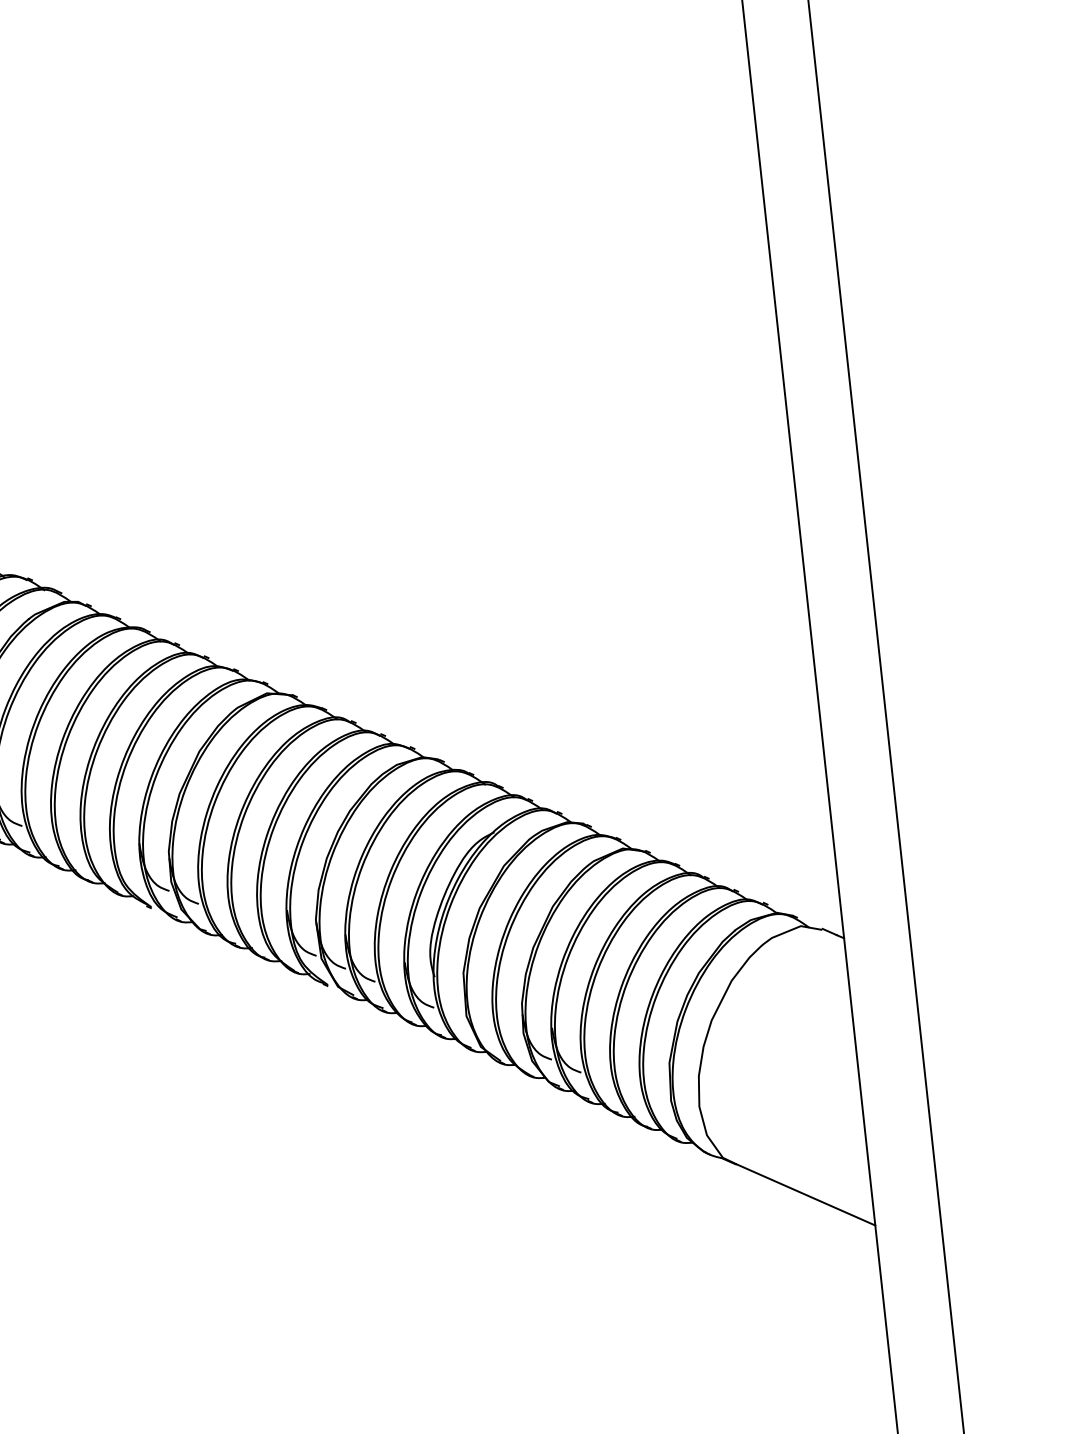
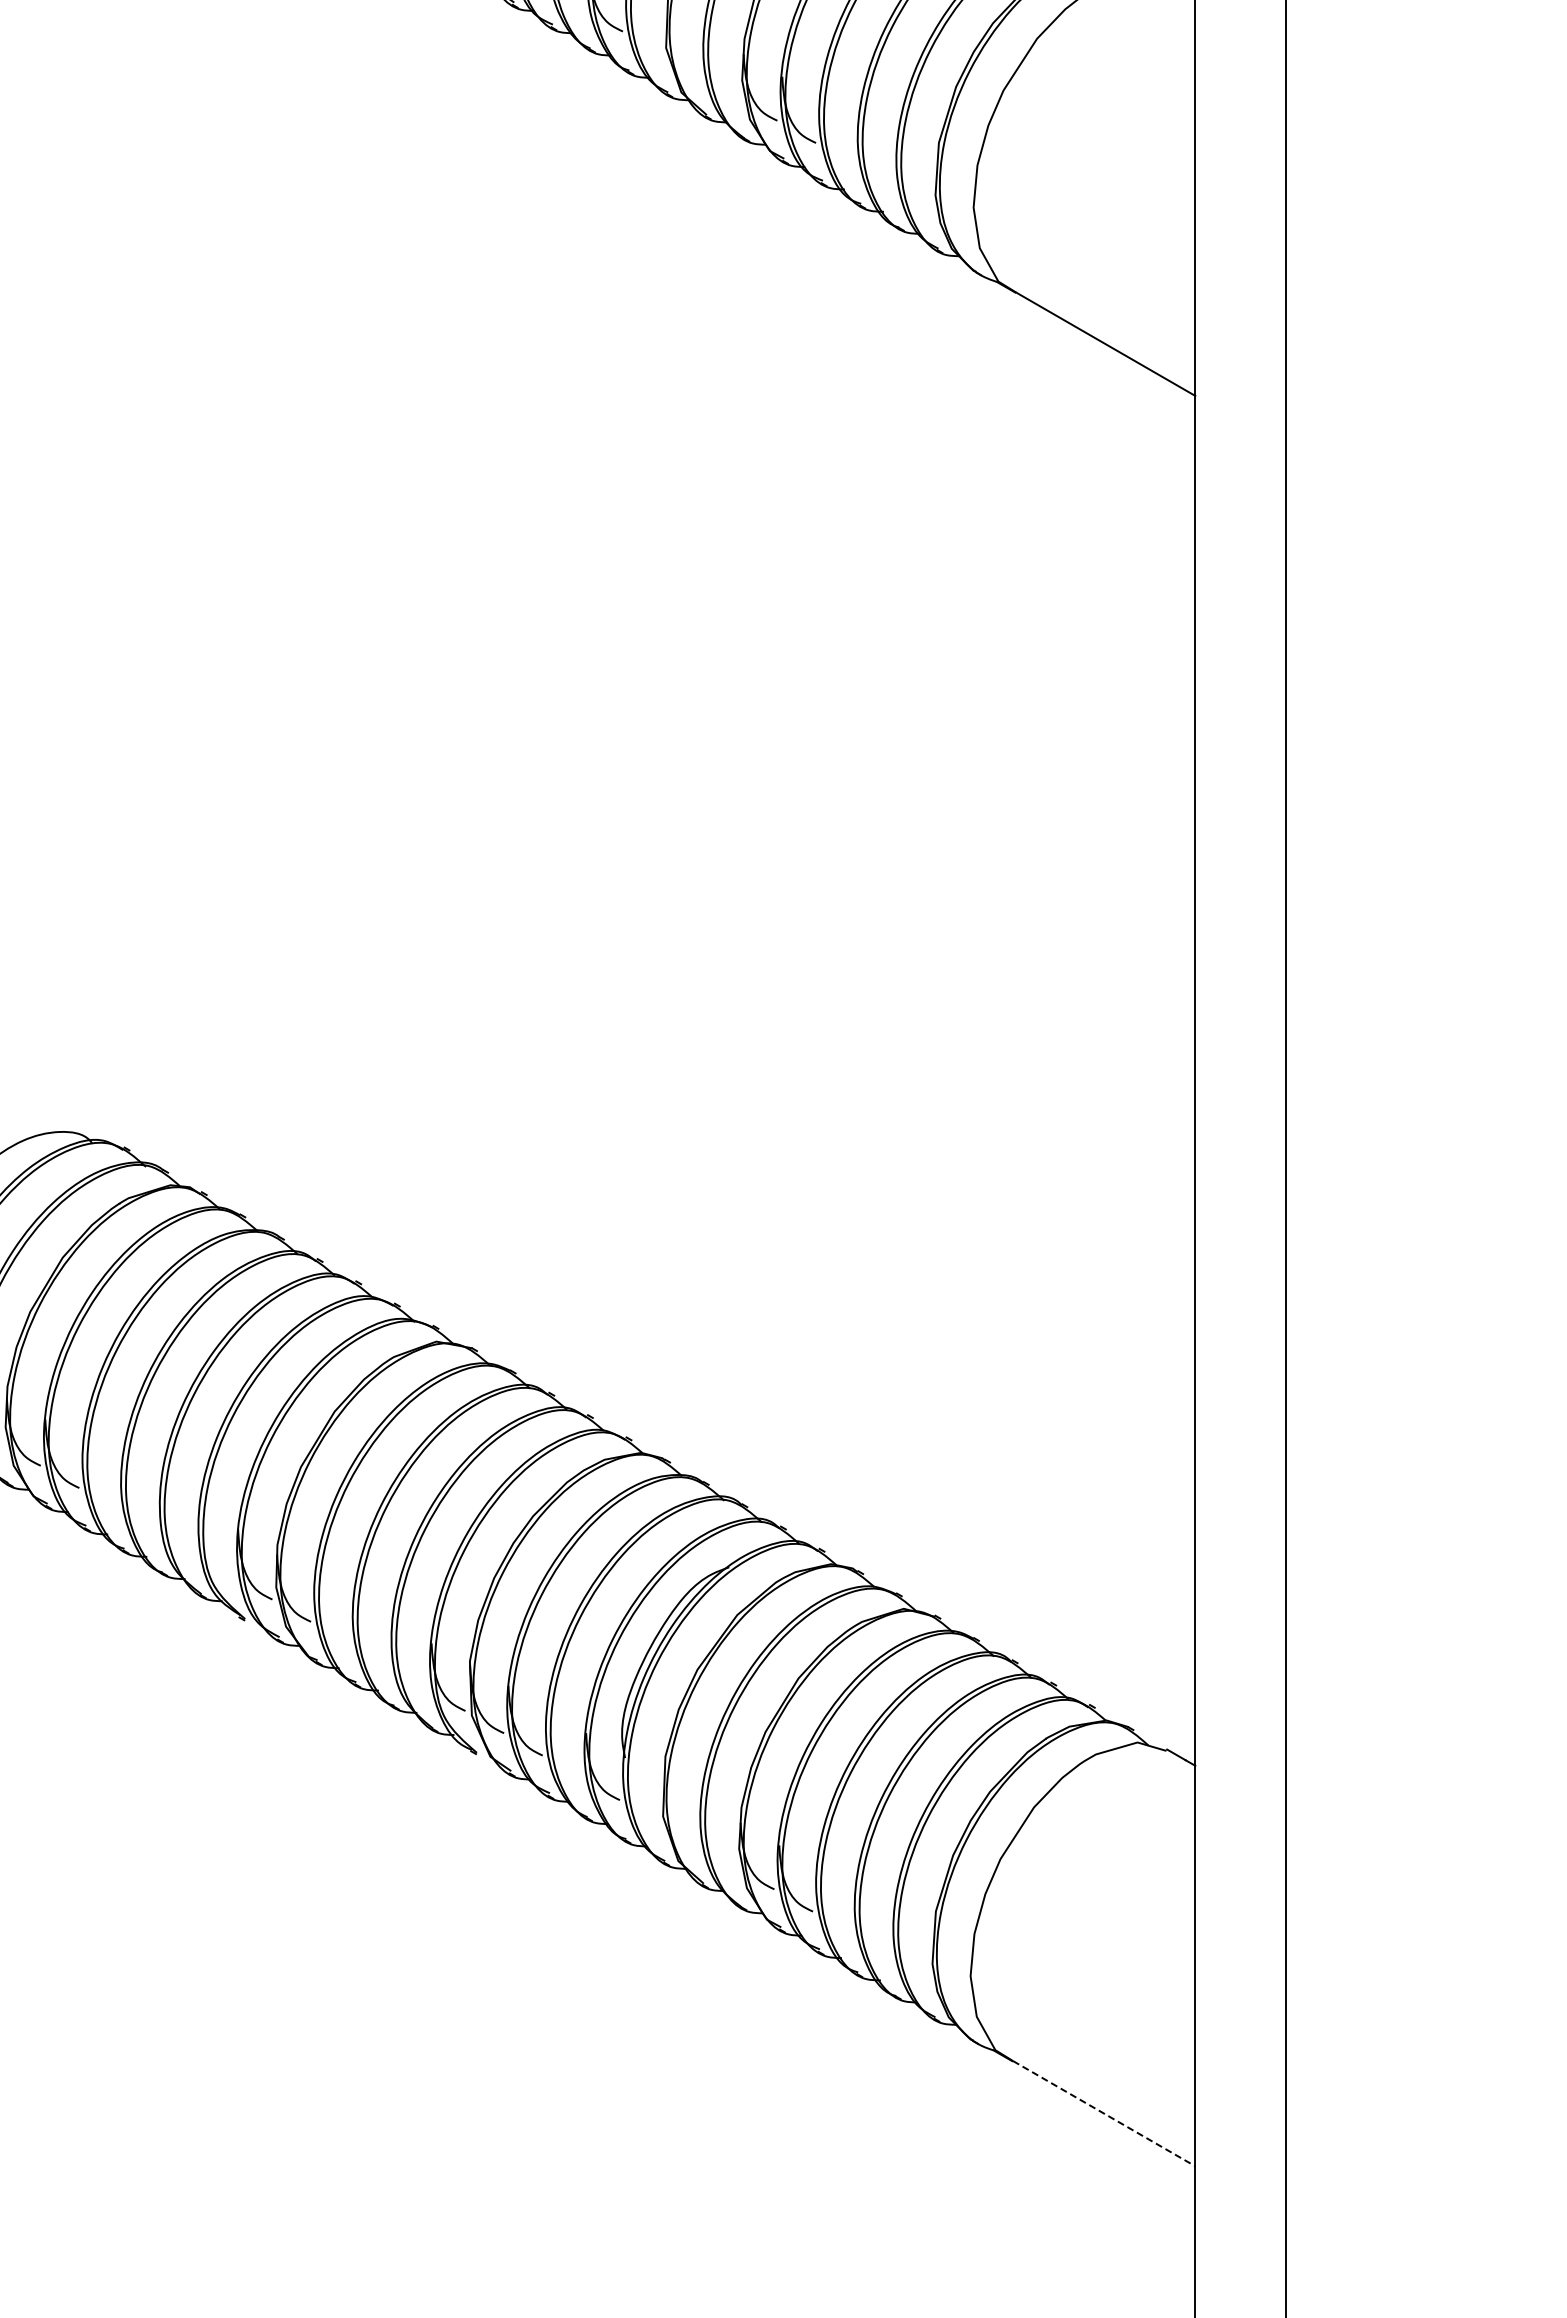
line: (806, 1194) -> (1104, 2113), solid -> dashed

